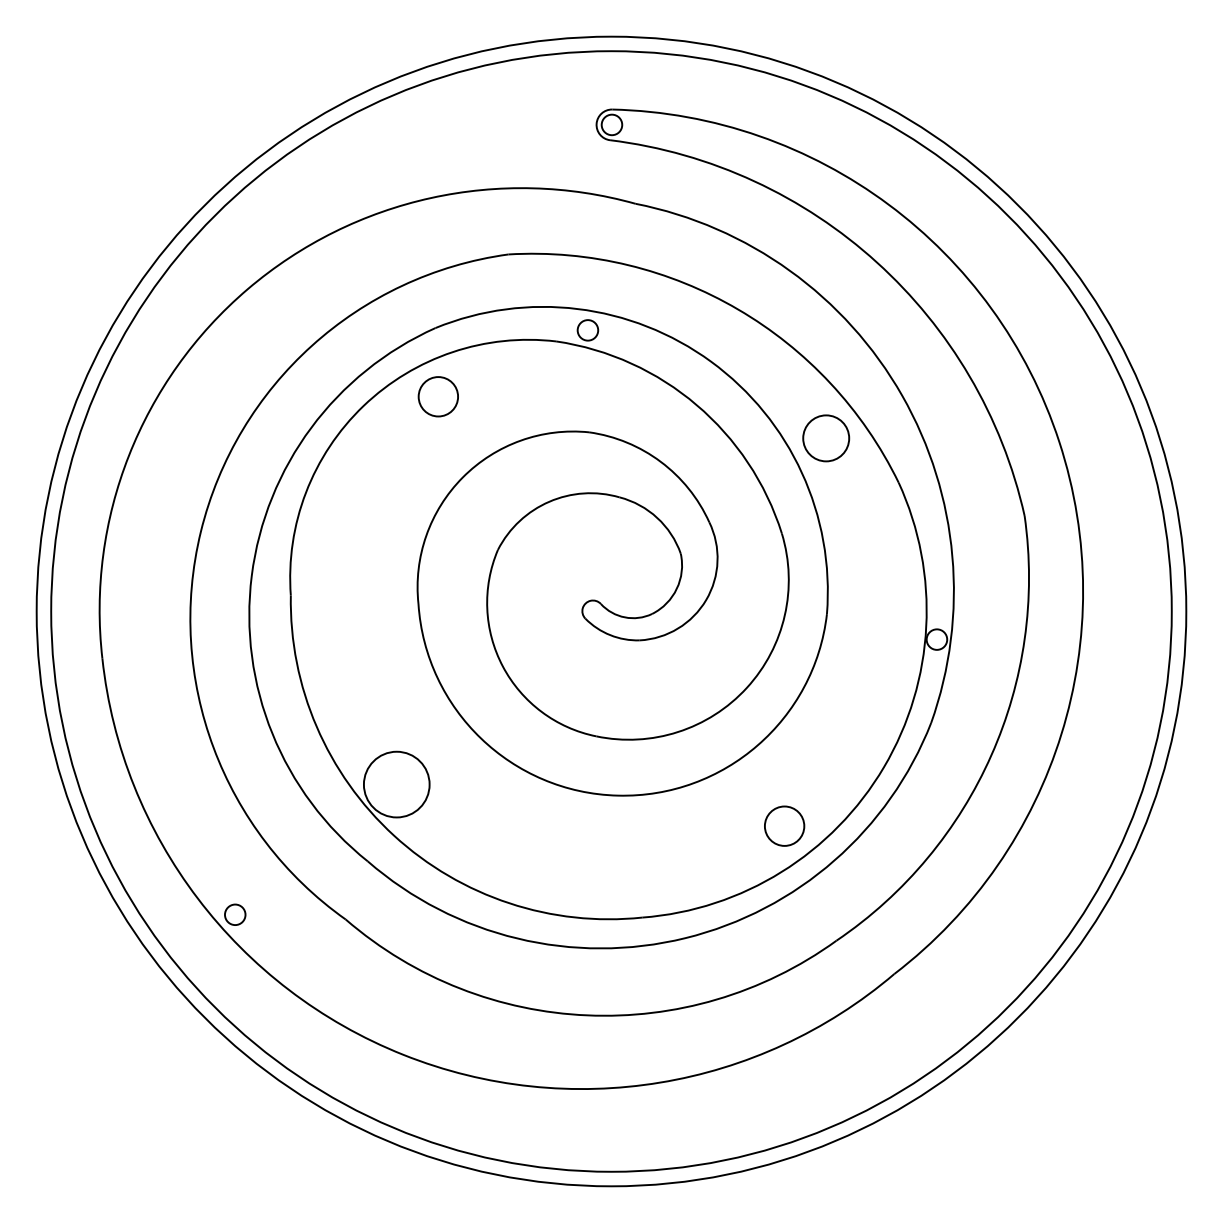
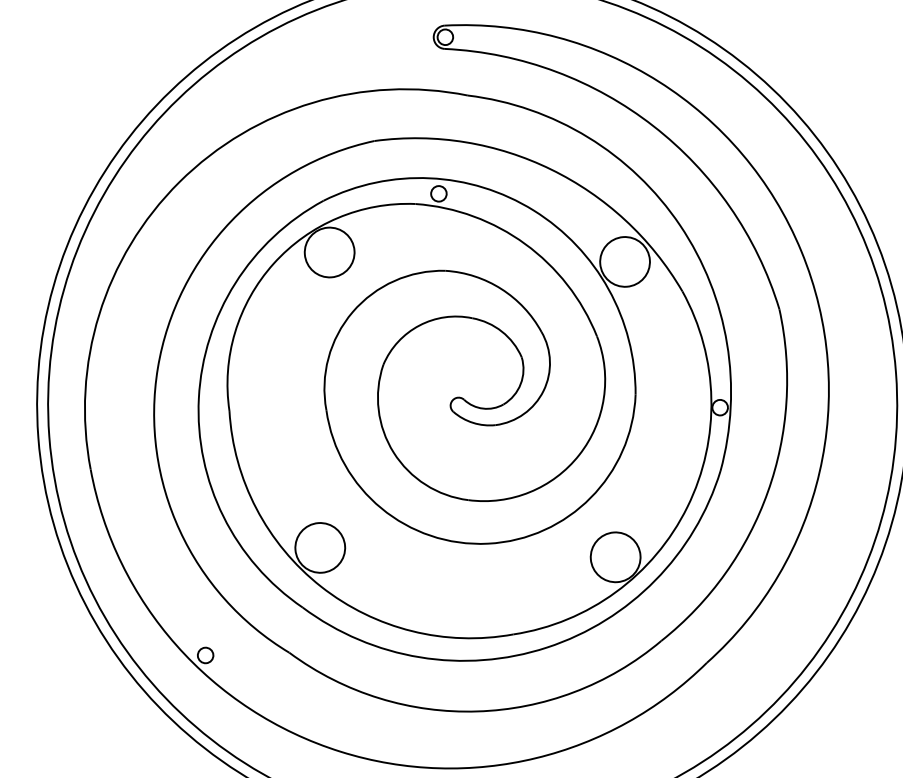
circle: (438, 396) -> (329, 252), size x1.67
circle: (826, 438) -> (625, 262), size x1.43
circle: (784, 826) -> (615, 557), size x1.67

